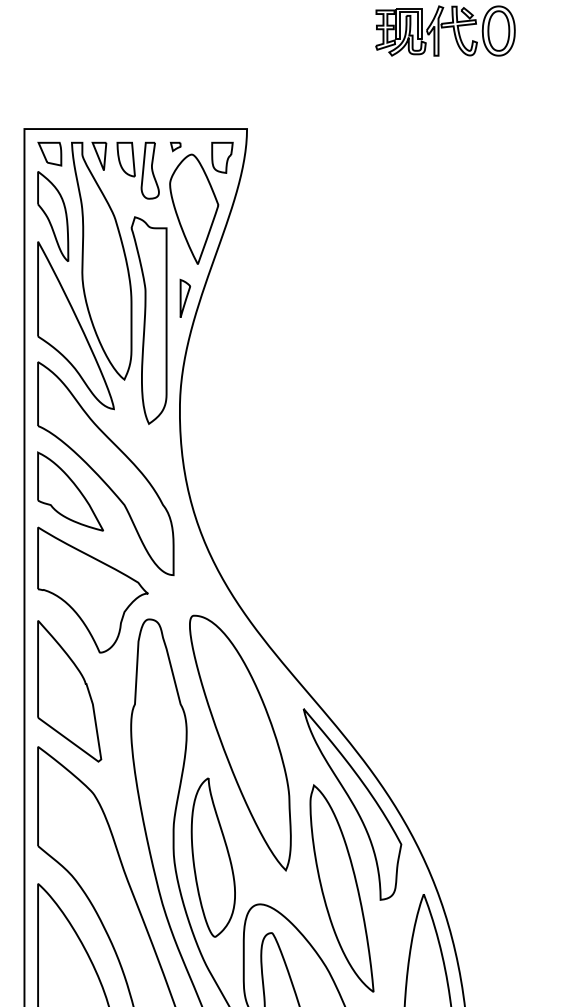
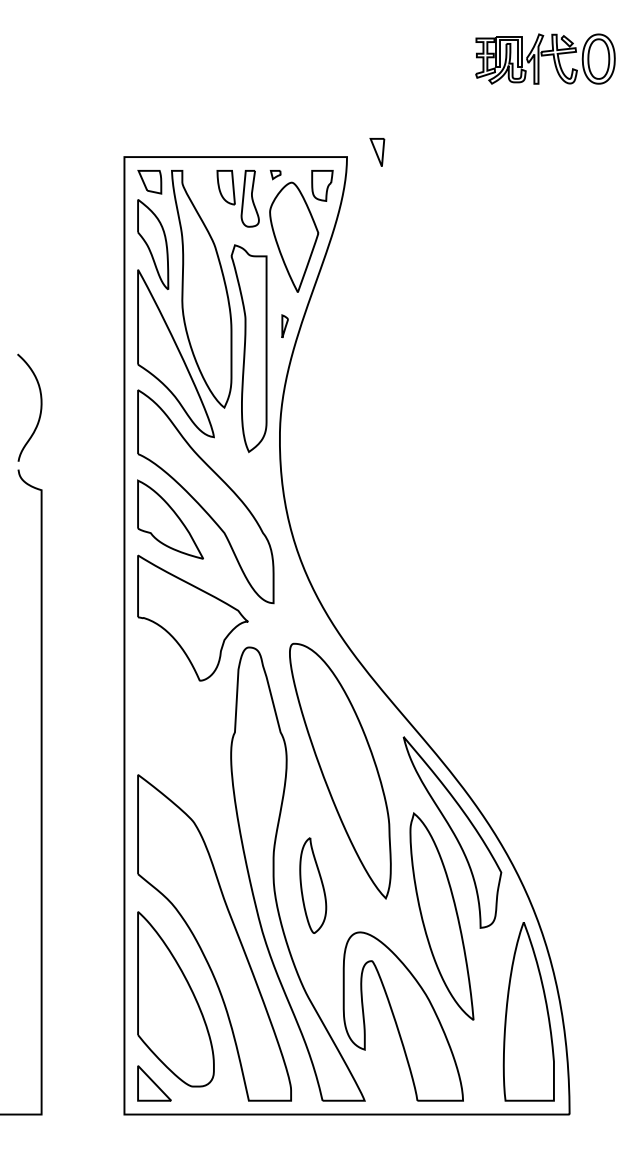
part: (99, 156) -> (377, 152), moved
part: (184, 298) -> (284, 326), size x0.6
part: (69, 691) -> (169, 719), removed
part: (212, 857) -> (312, 885), size x0.6

